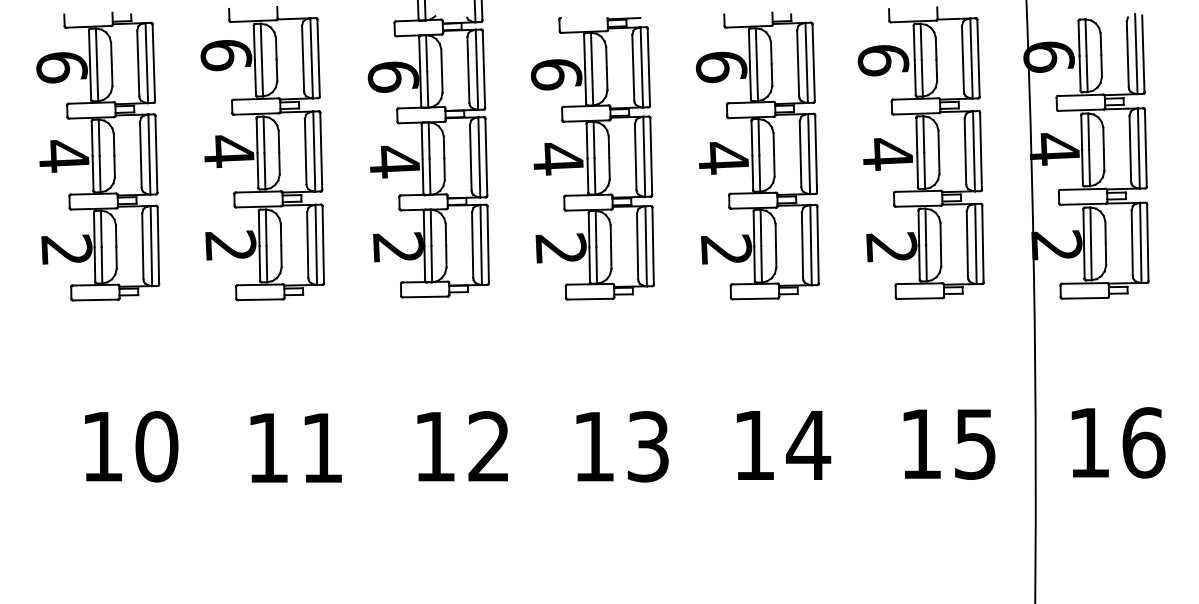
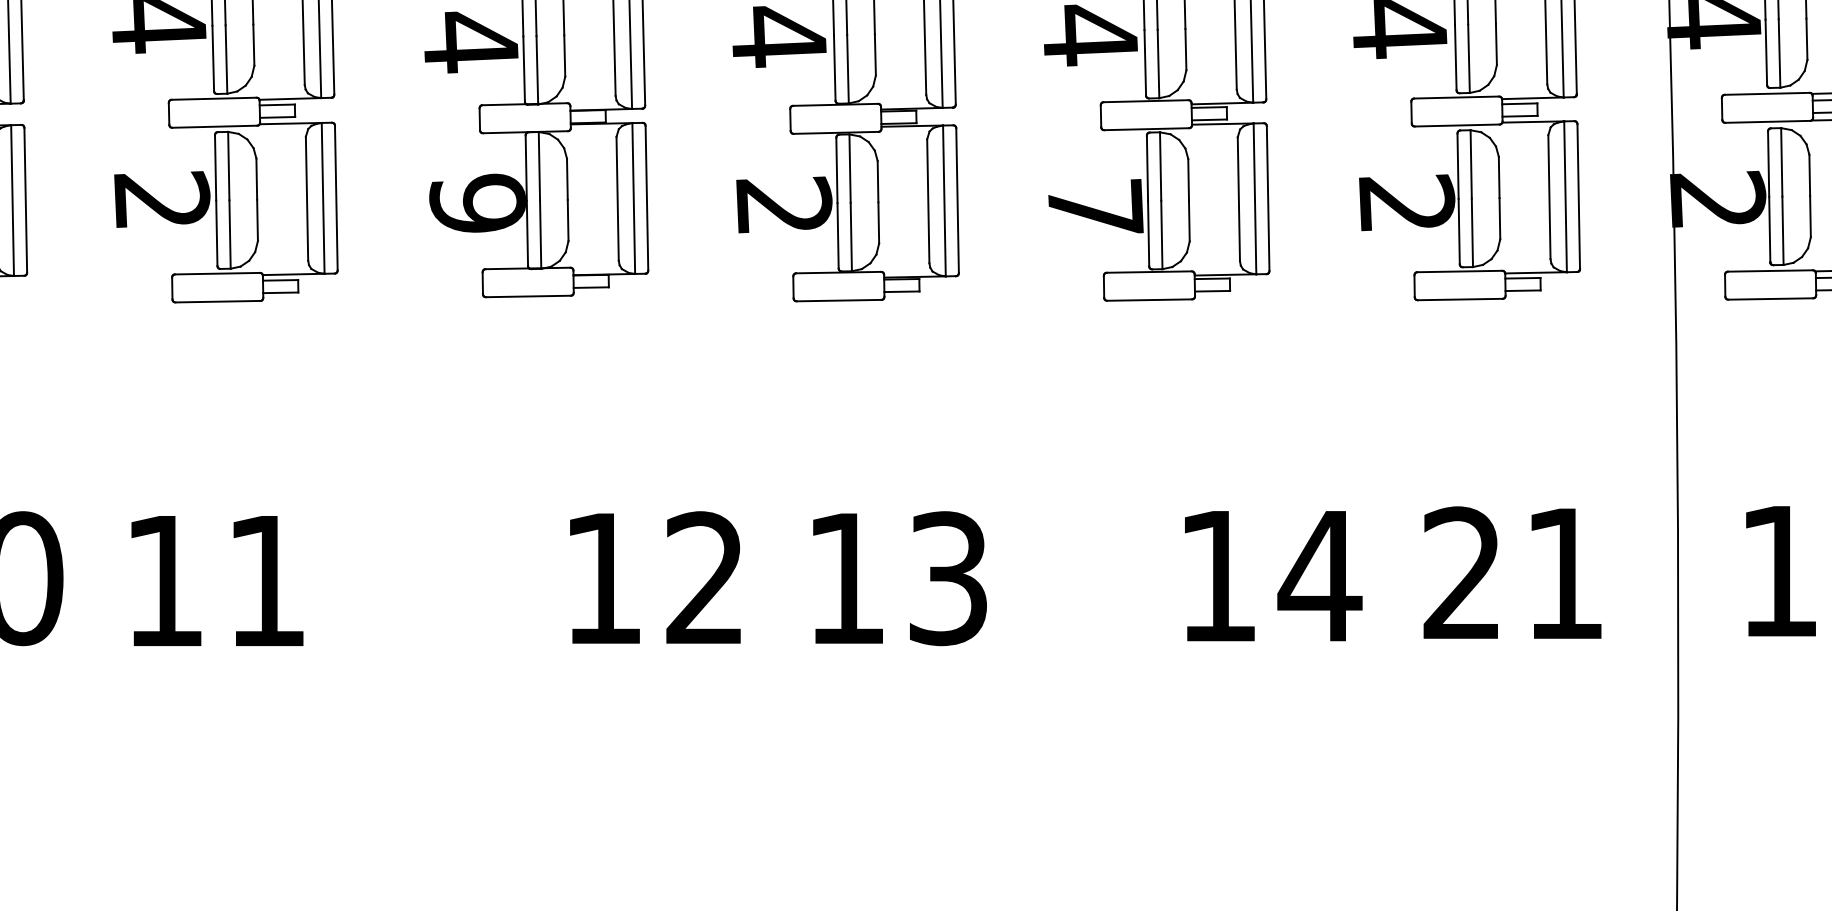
text: (397, 247) -> (476, 203), 2 -> 9
text: (726, 249) -> (1095, 207), 2 -> 7
text: (947, 443) -> (1512, 572), 15 -> 21
text: (783, 445) -> (1272, 576), moved
text: (462, 446) -> (655, 578), moved
text: (295, 447) -> (216, 579), moved

